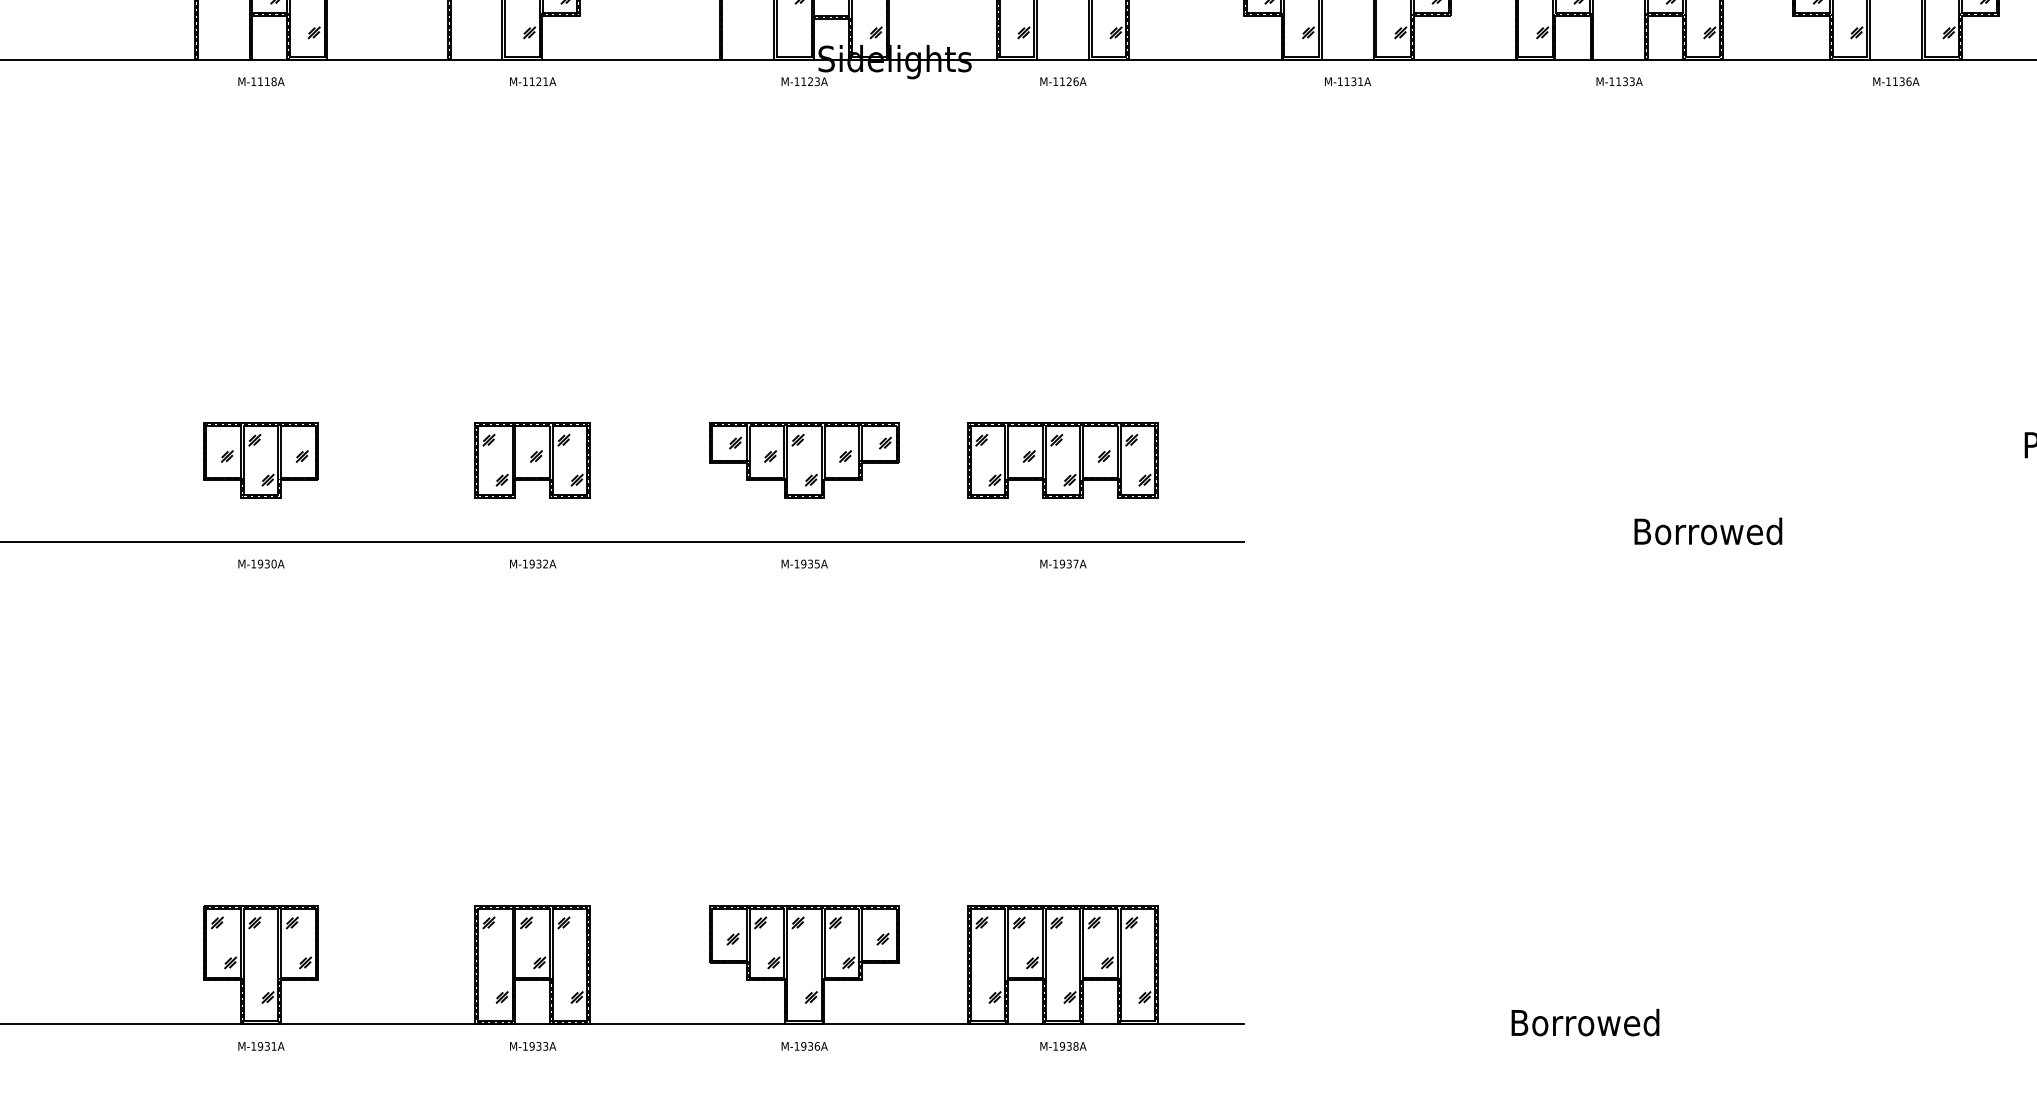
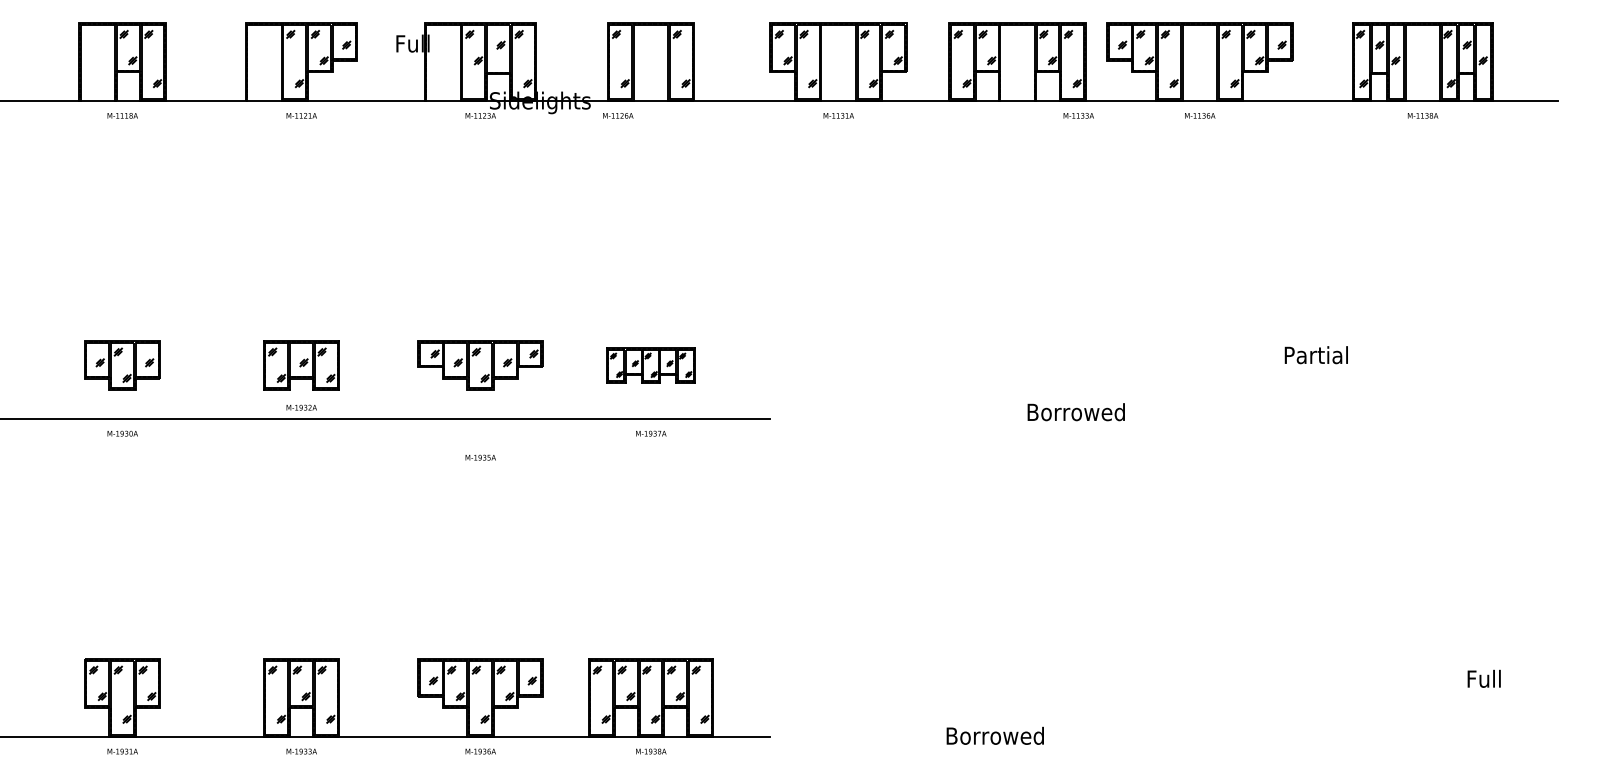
text: (1063, 81) -> (618, 115), moved
text: (1619, 81) -> (1078, 115), moved
part: (1062, 460) -> (650, 365), size x0.7
text: (532, 563) -> (301, 407), moved
text: (804, 563) -> (480, 457), moved

